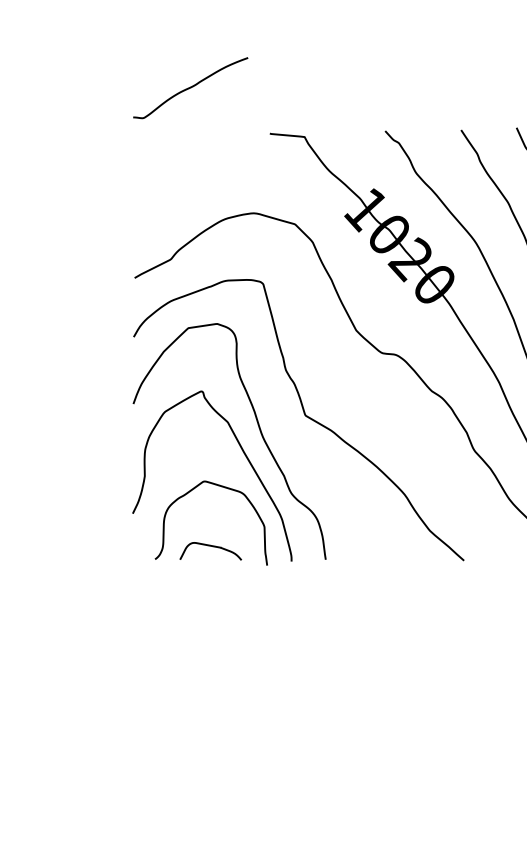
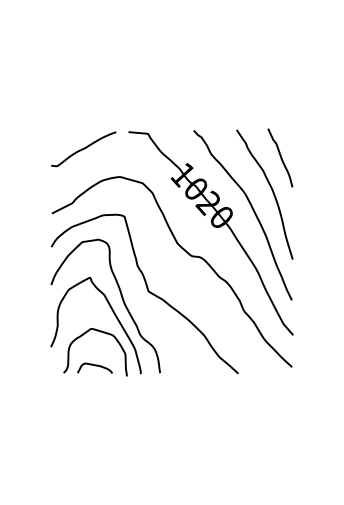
curve: (190, 88) -> (83, 149), moved

